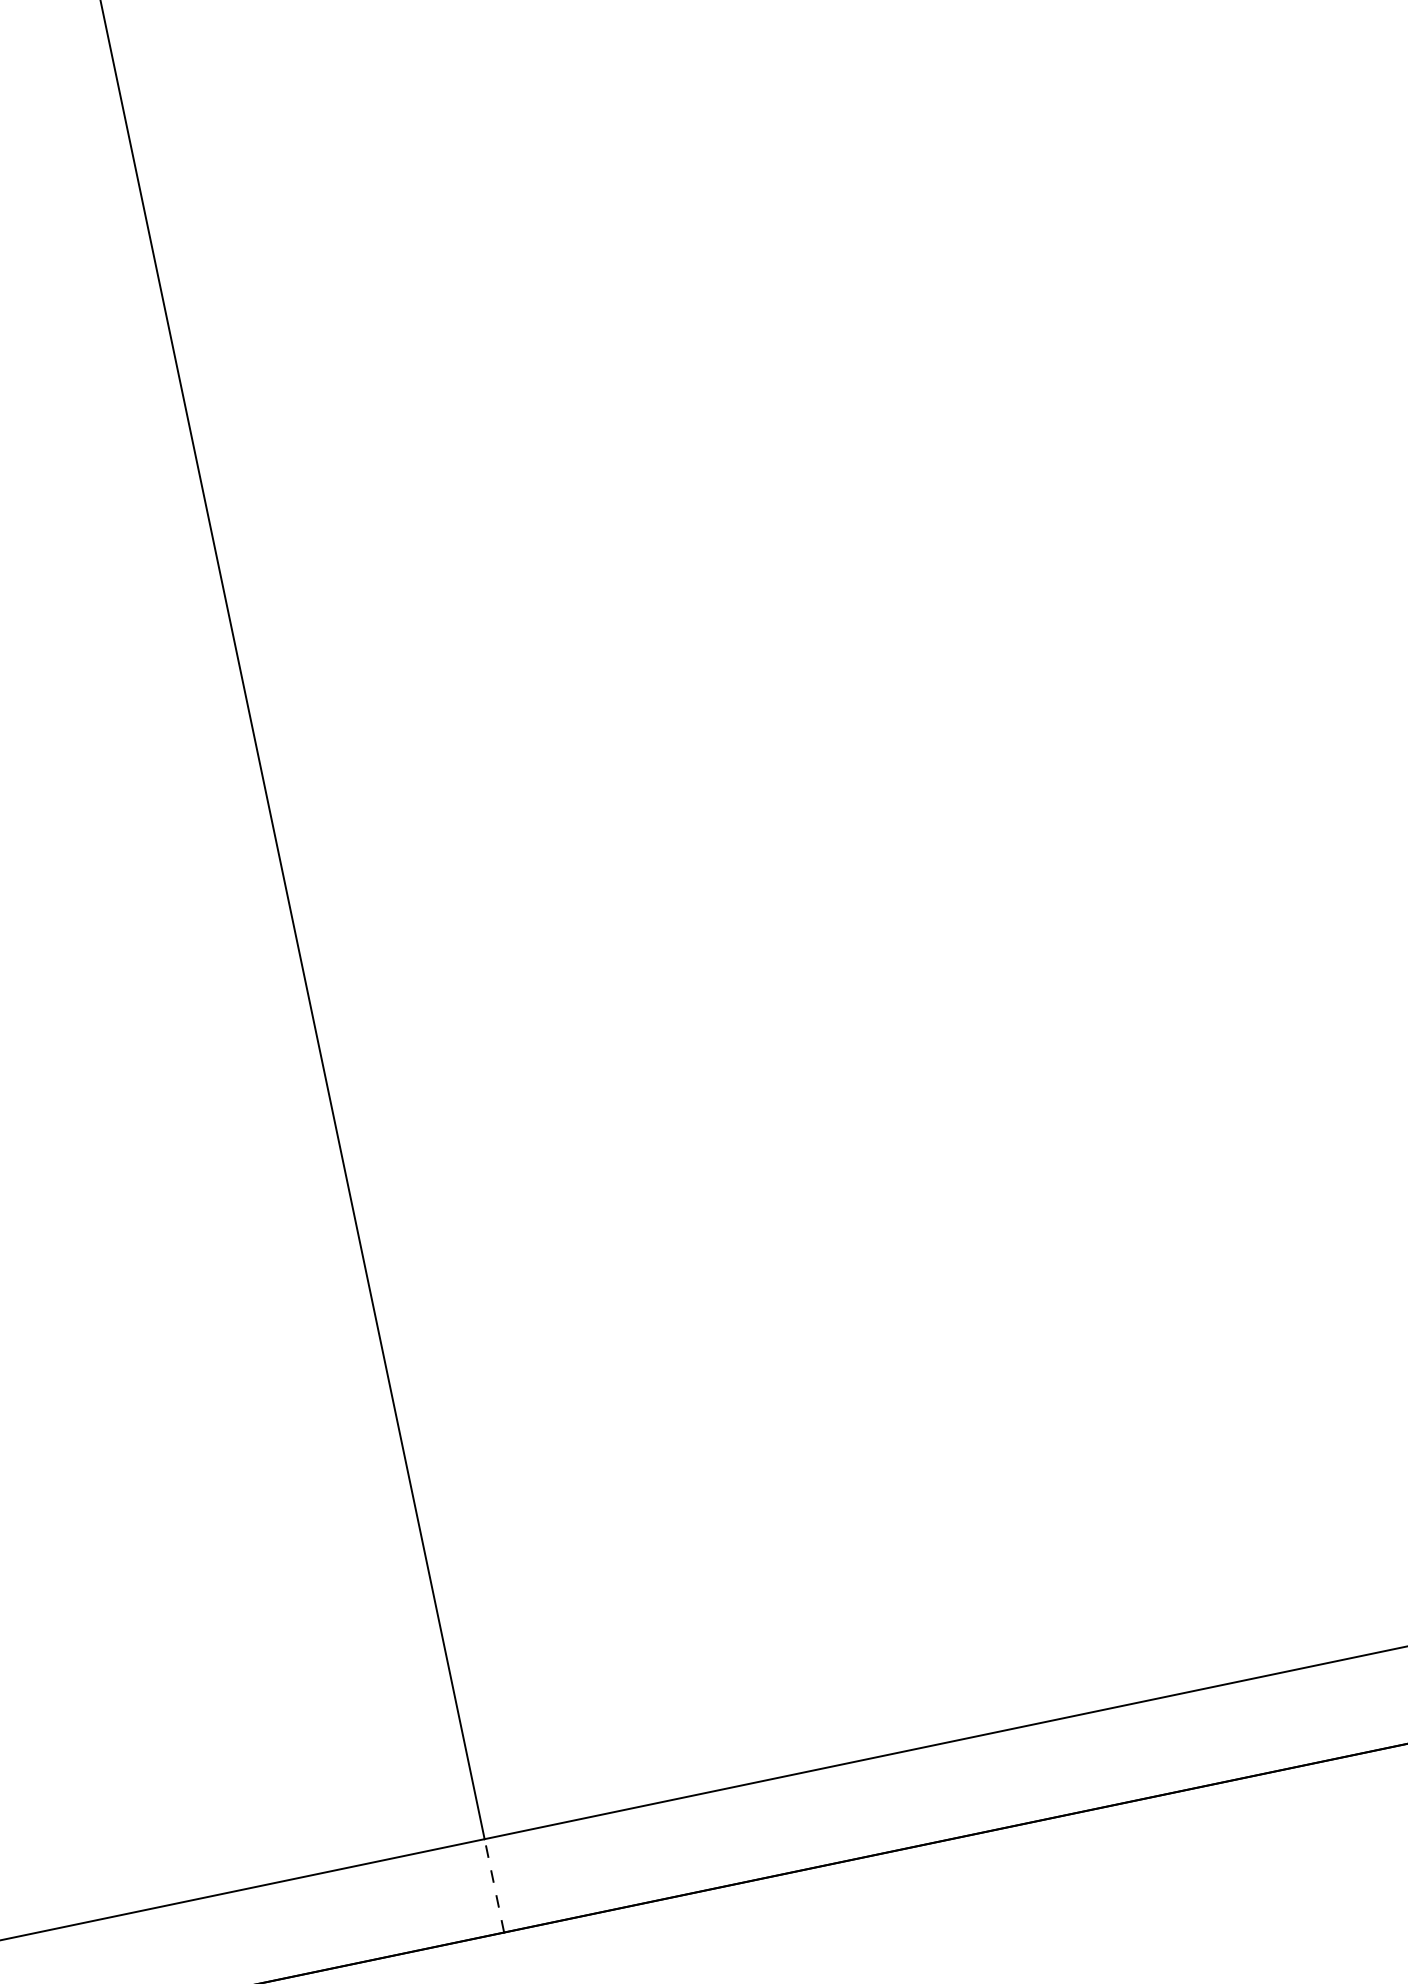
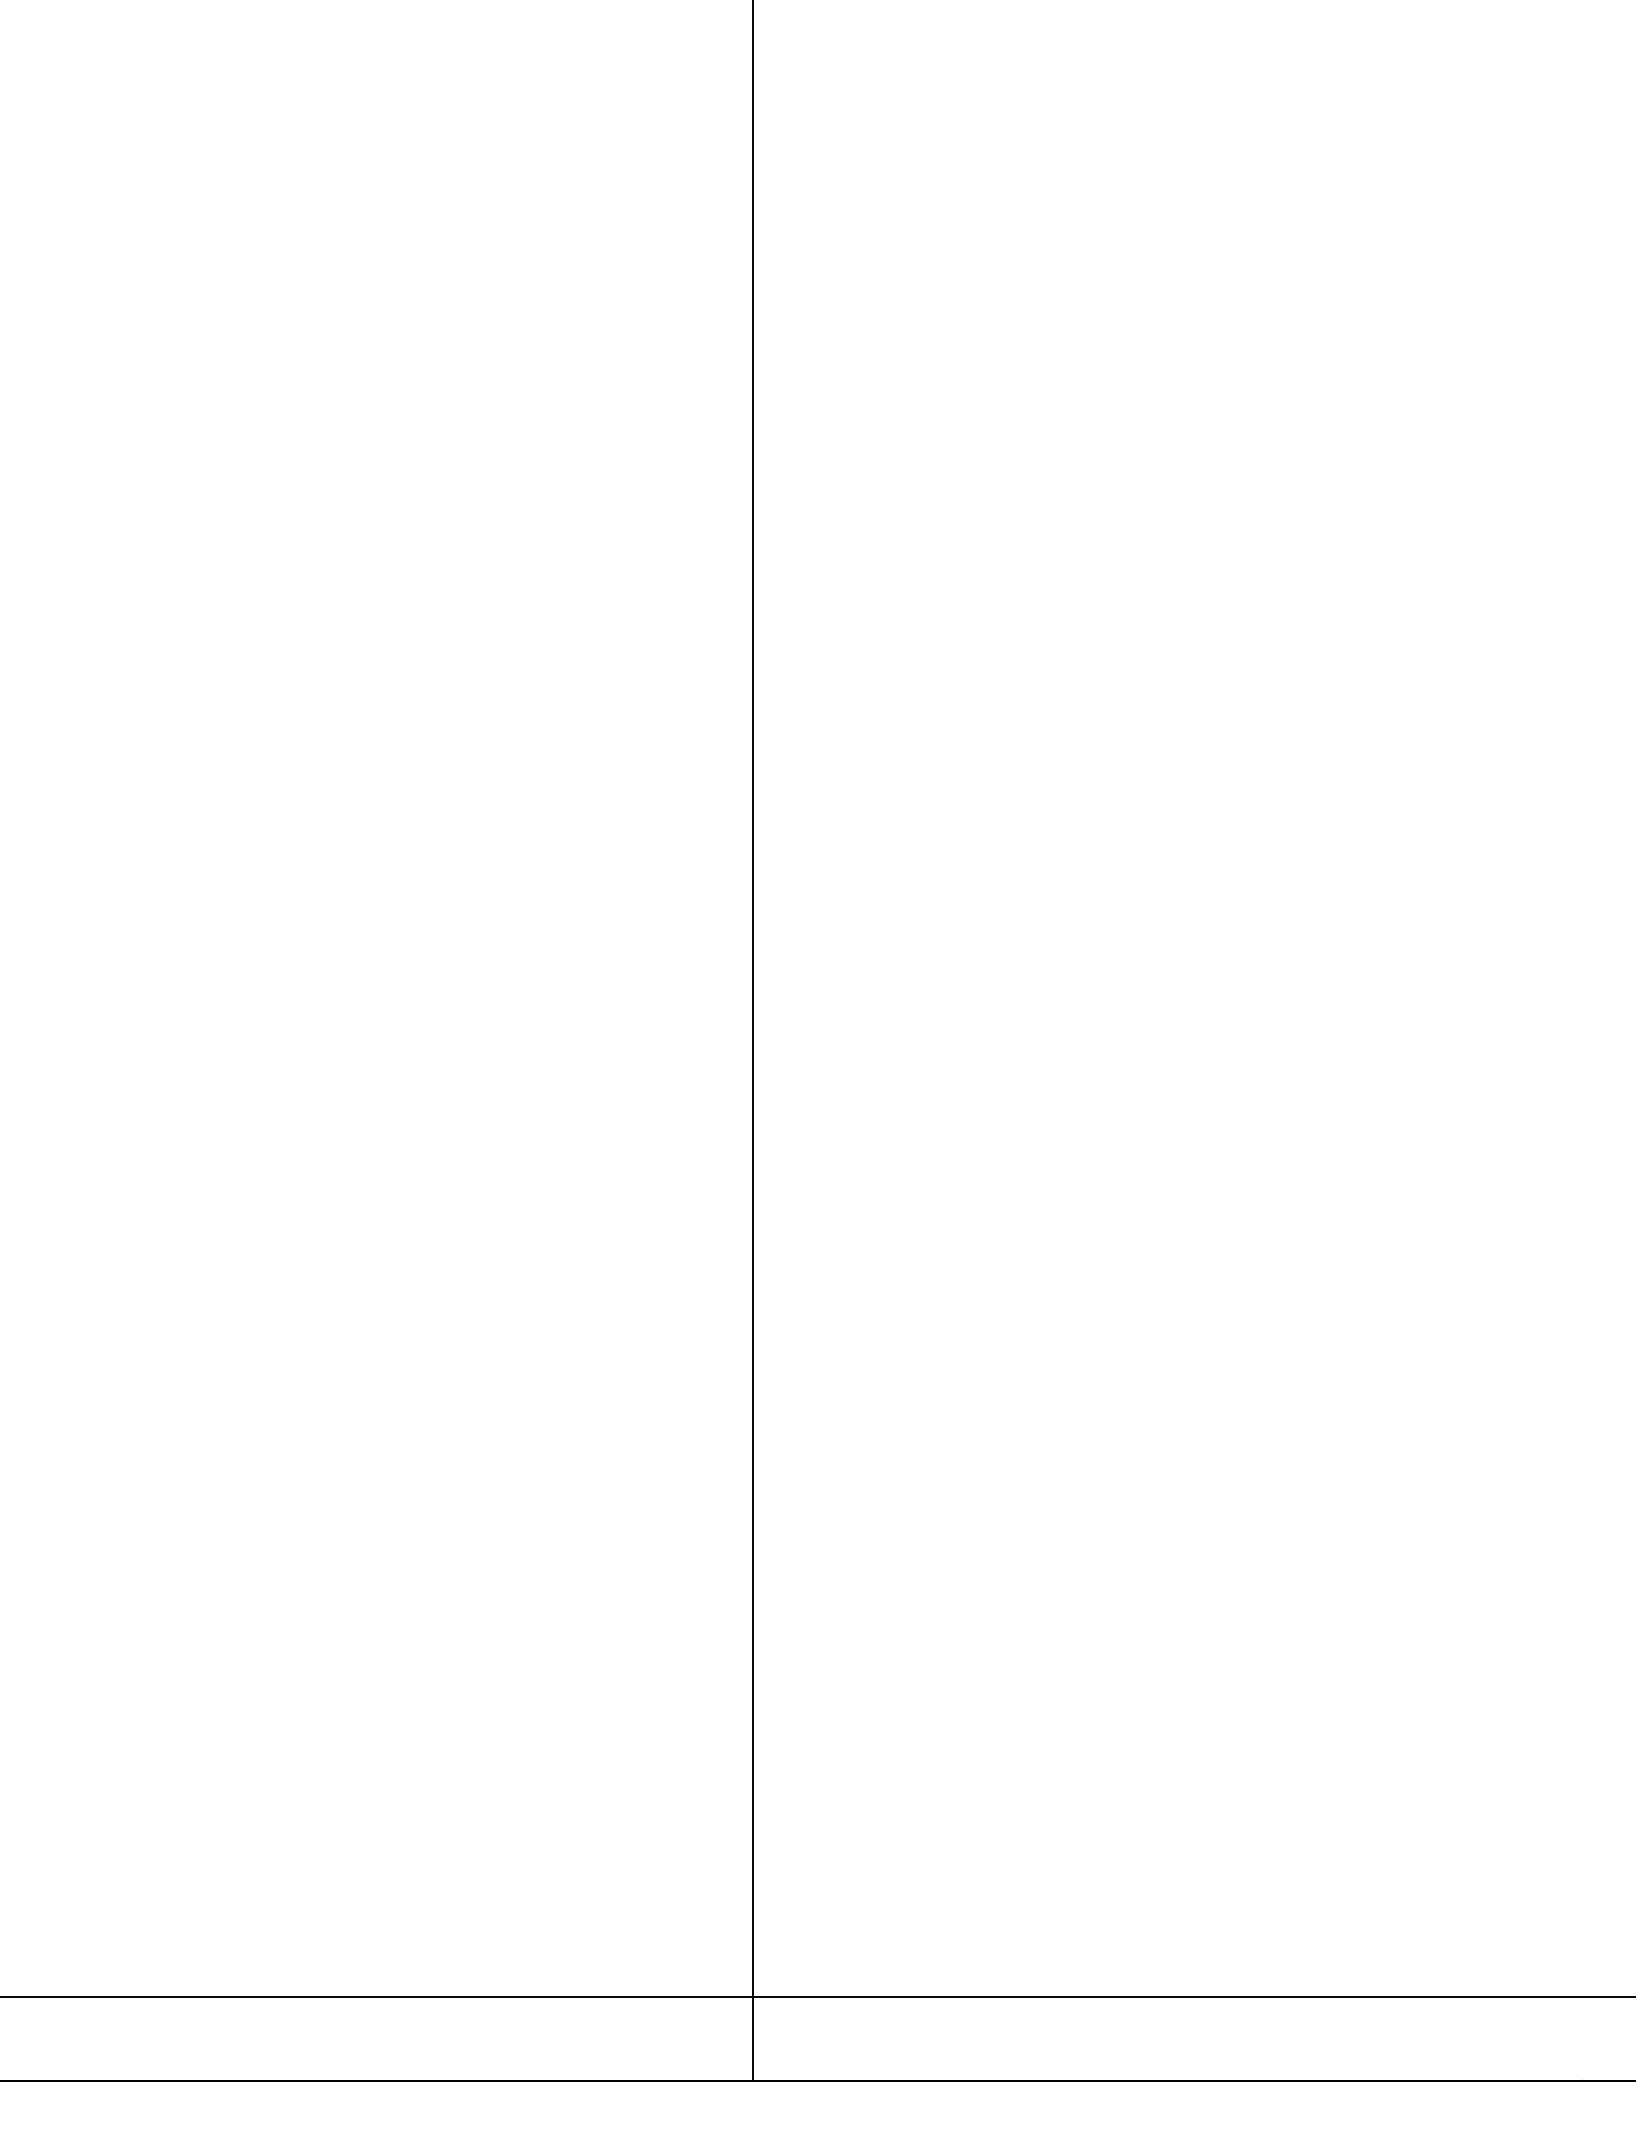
line: (494, 1885) -> (753, 2038), dashed -> solid

